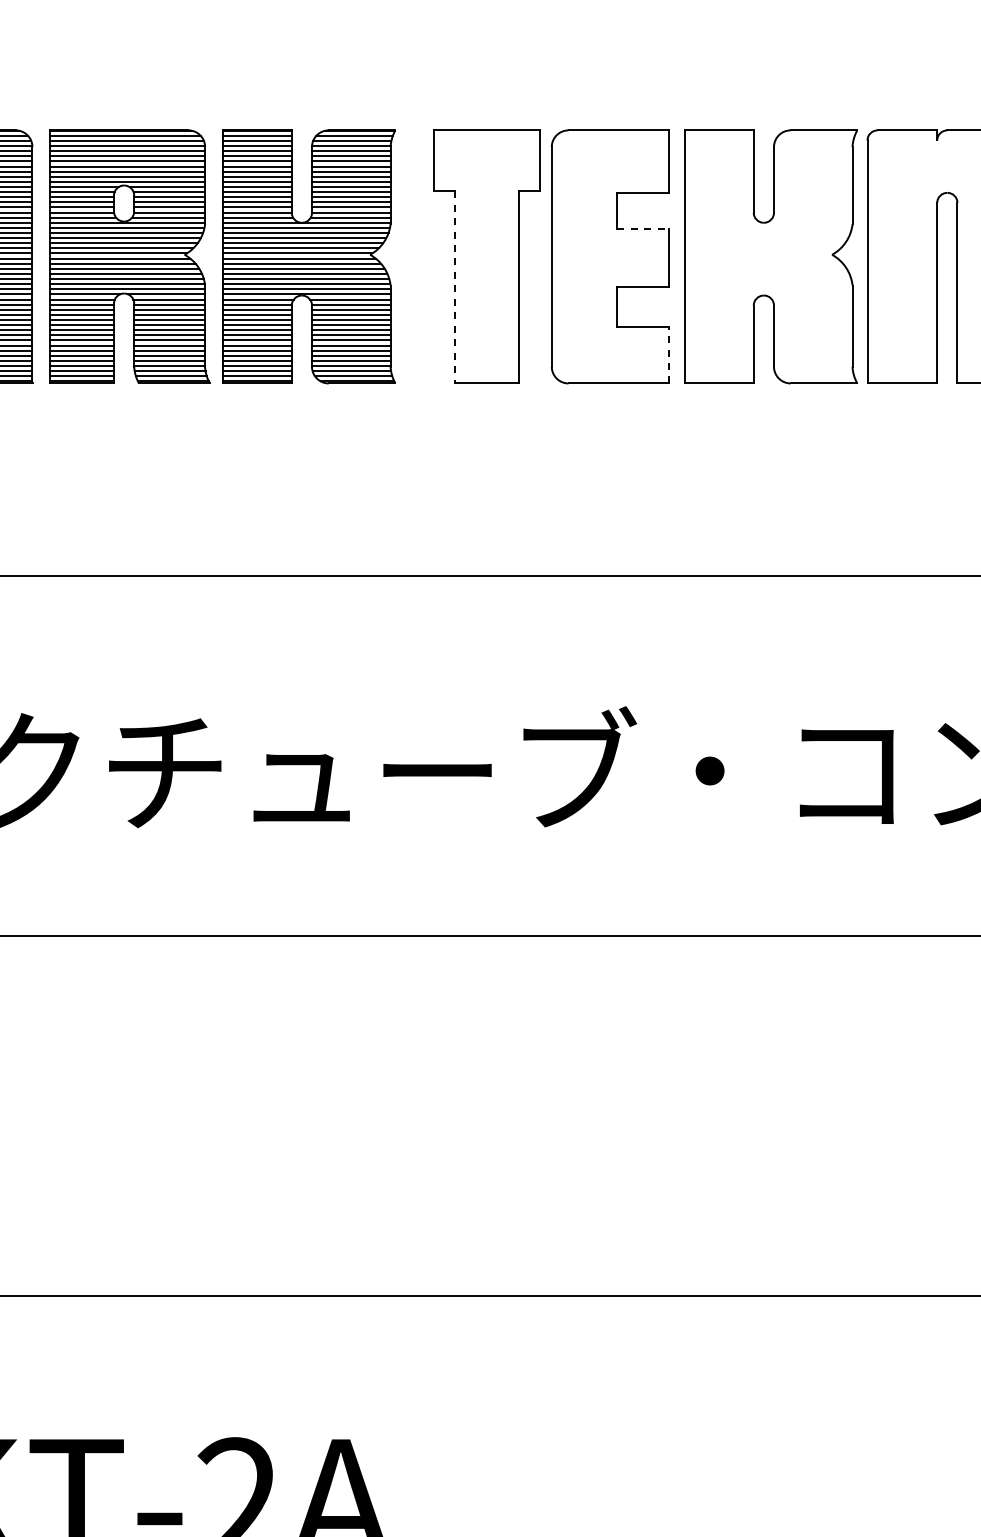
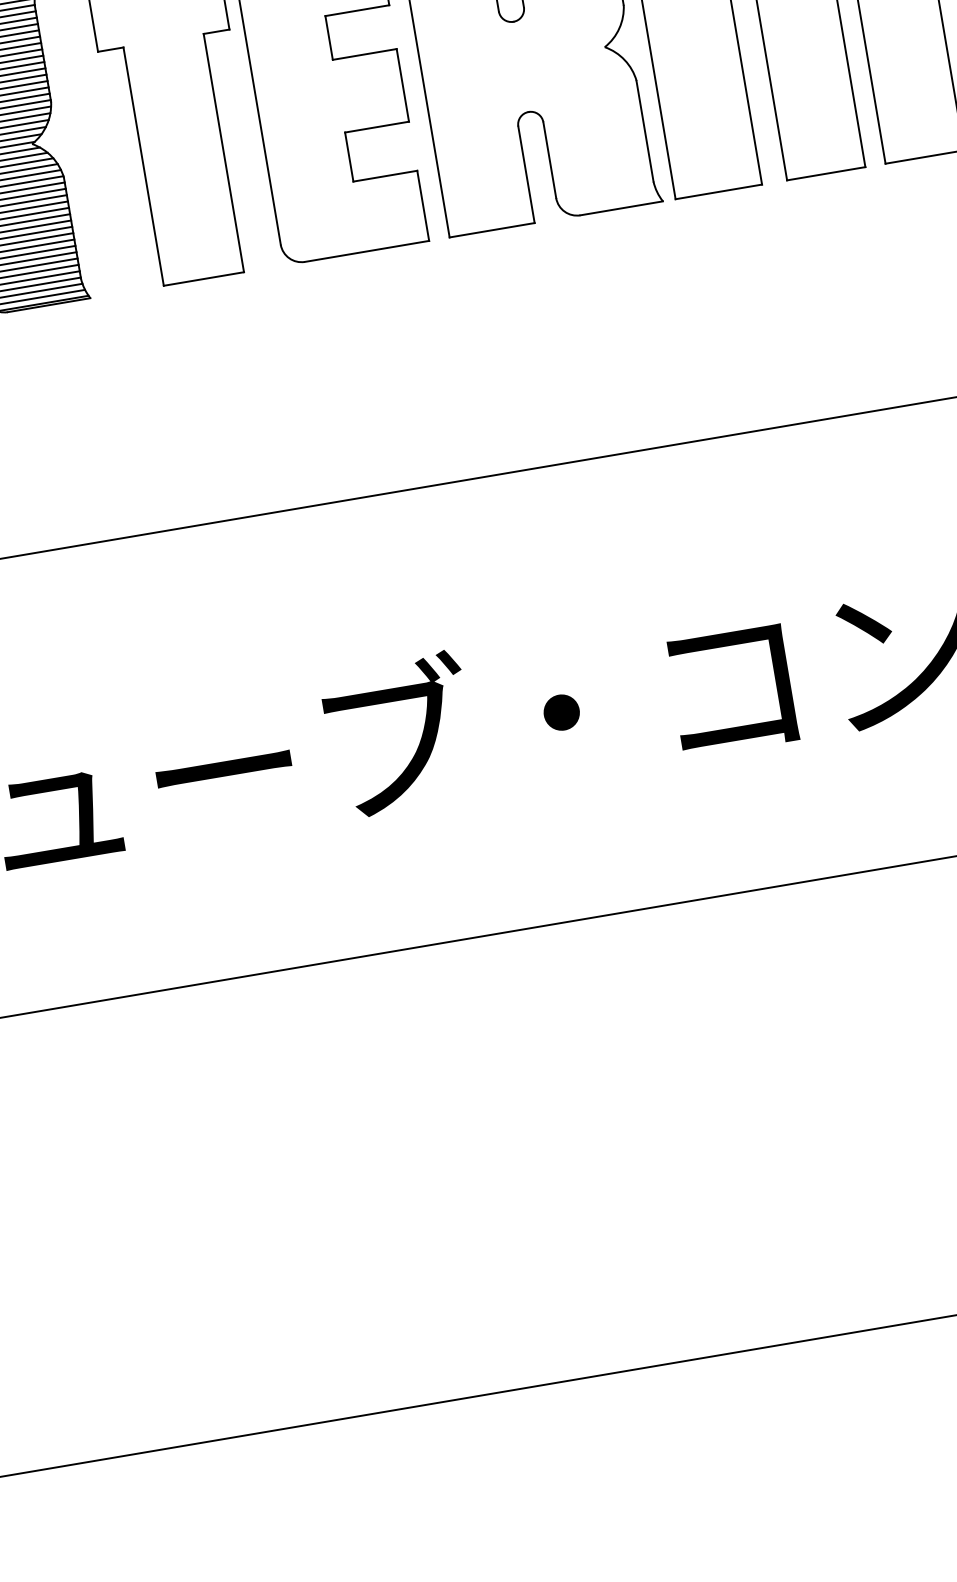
line: (642, 228) -> (364, 54), dashed -> solid
line: (454, 287) -> (143, 166), dashed -> solid
line: (668, 354) -> (422, 205), dashed -> solid

